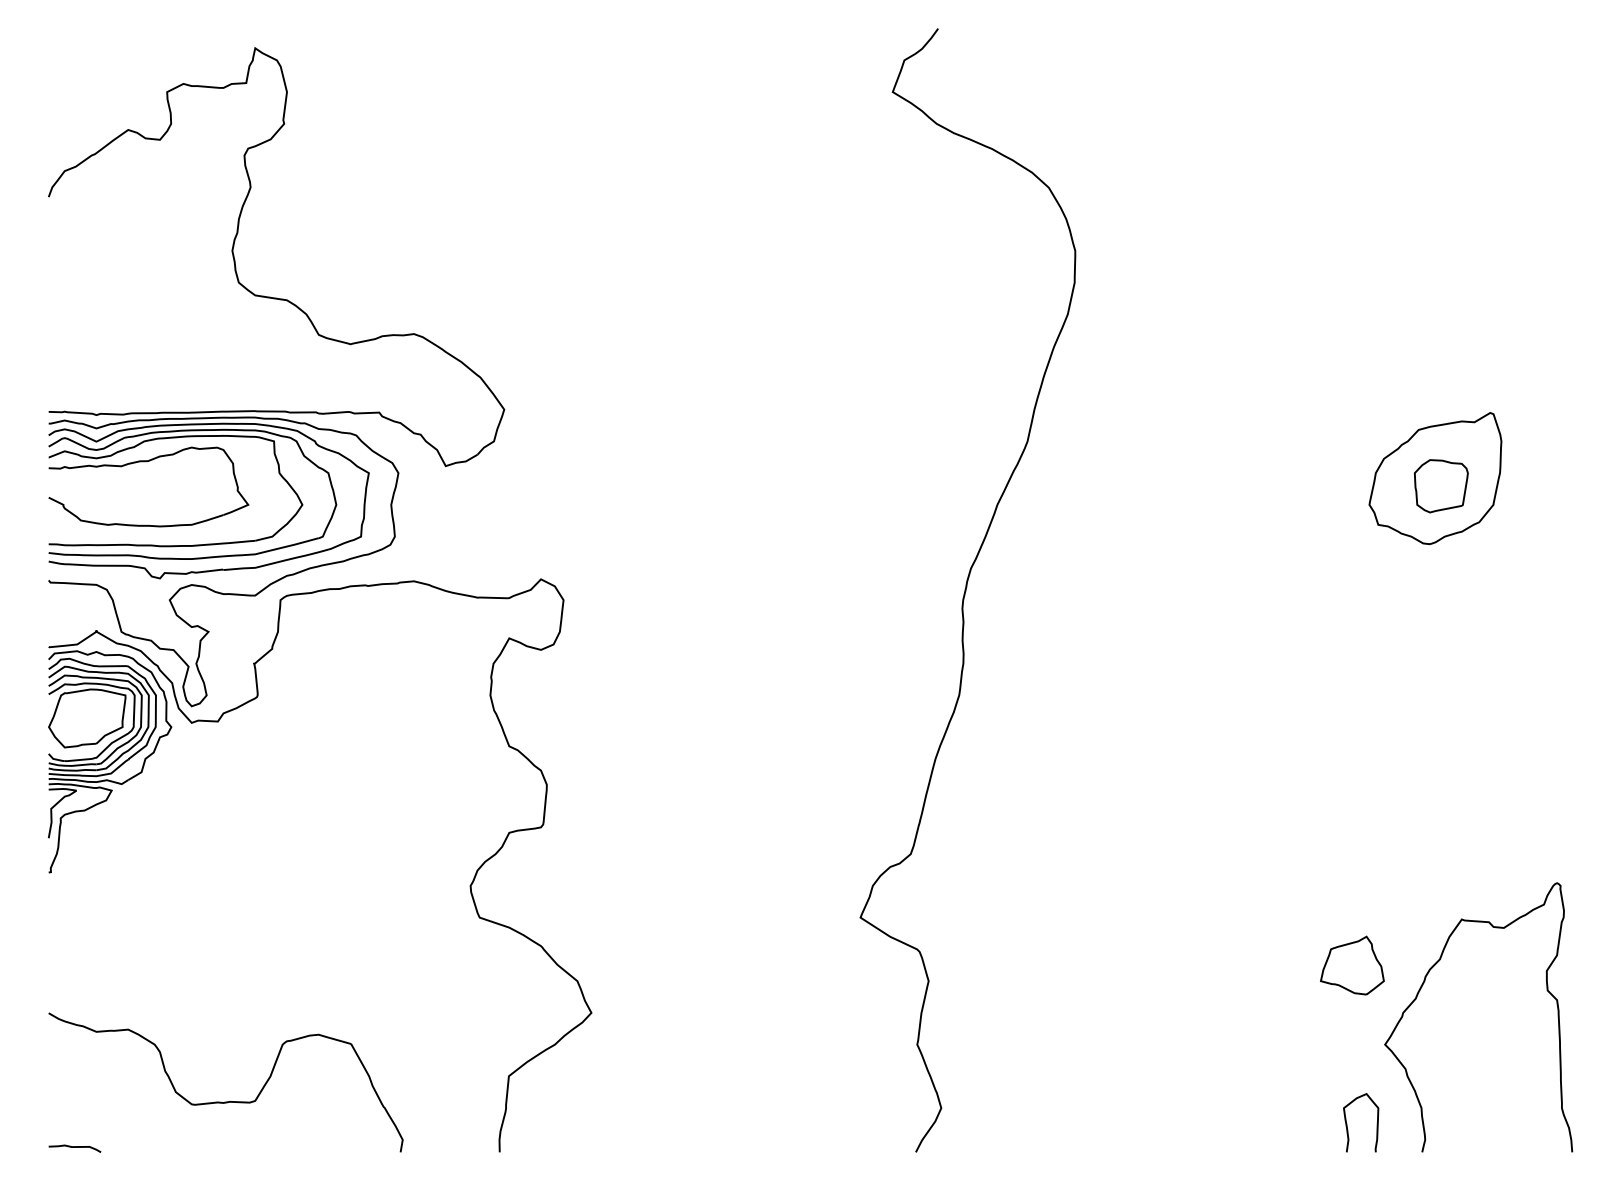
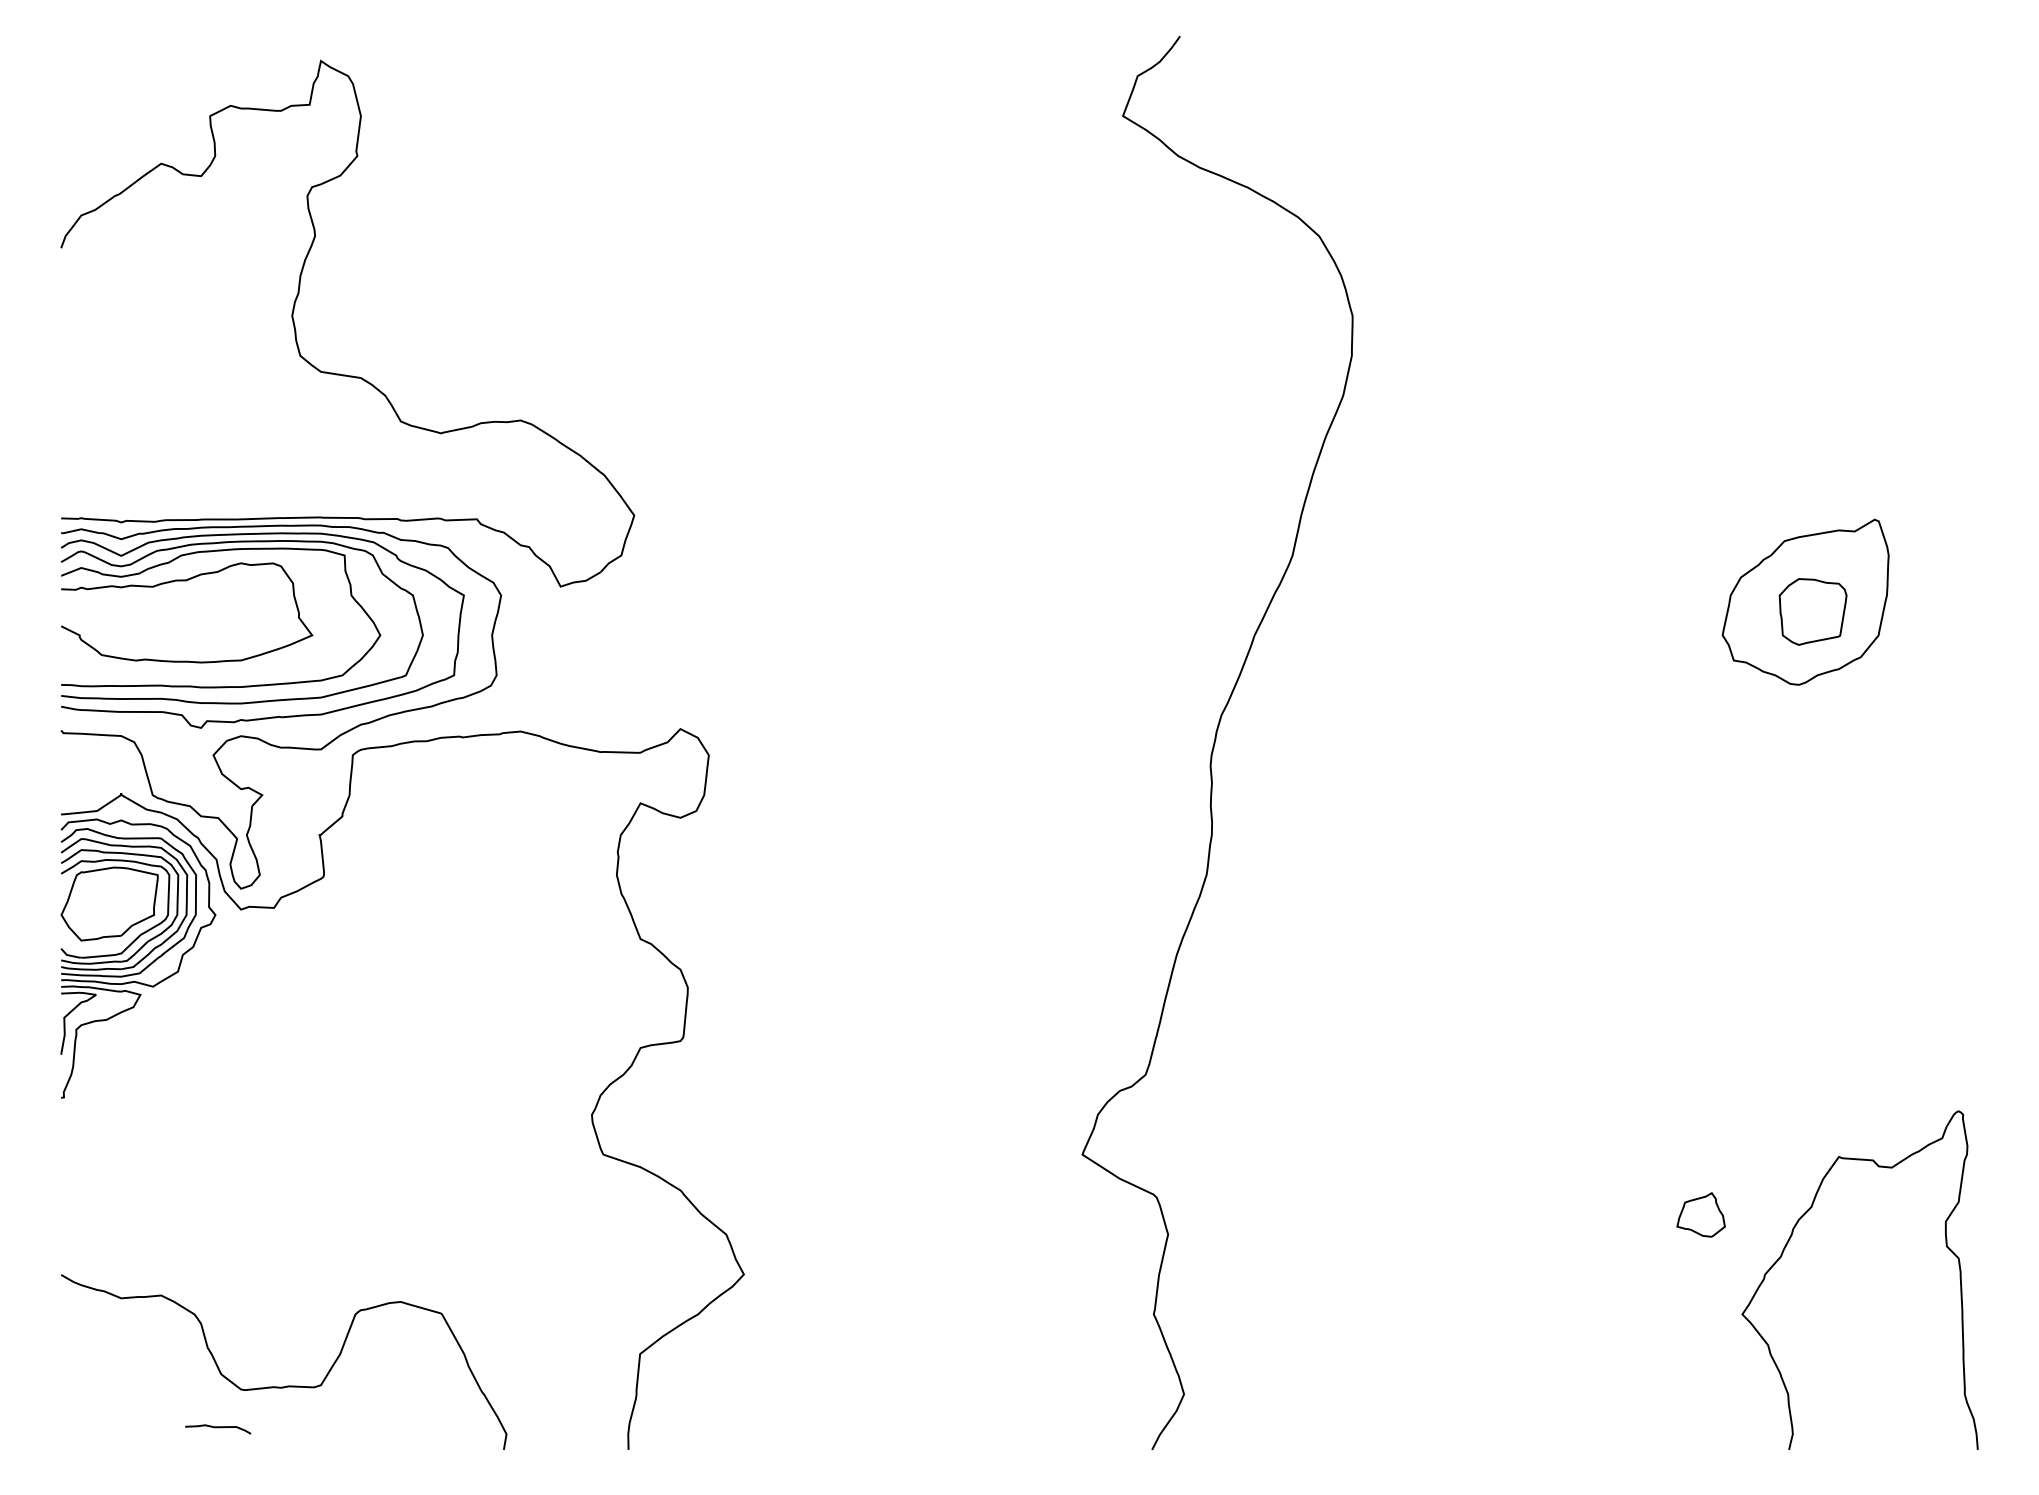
part: (1351, 965) -> (1700, 1214), size x0.6
curve: (1347, 1122) -> (1694, 1412), removed
curve: (75, 1148) -> (218, 1428), moved

